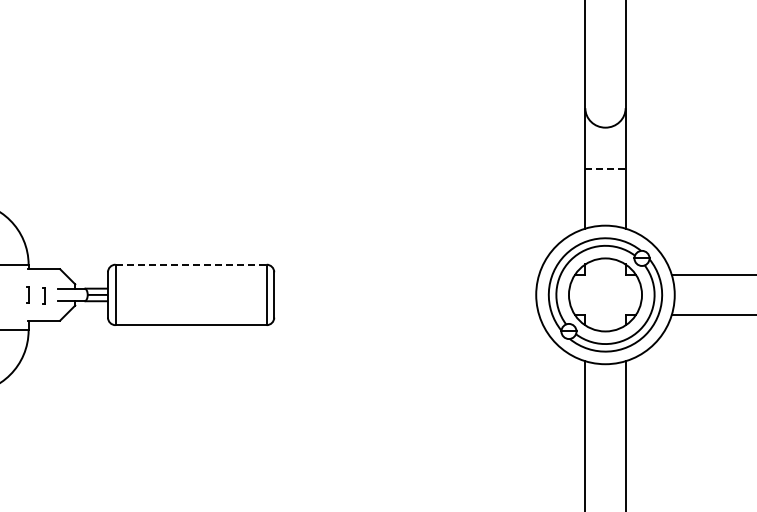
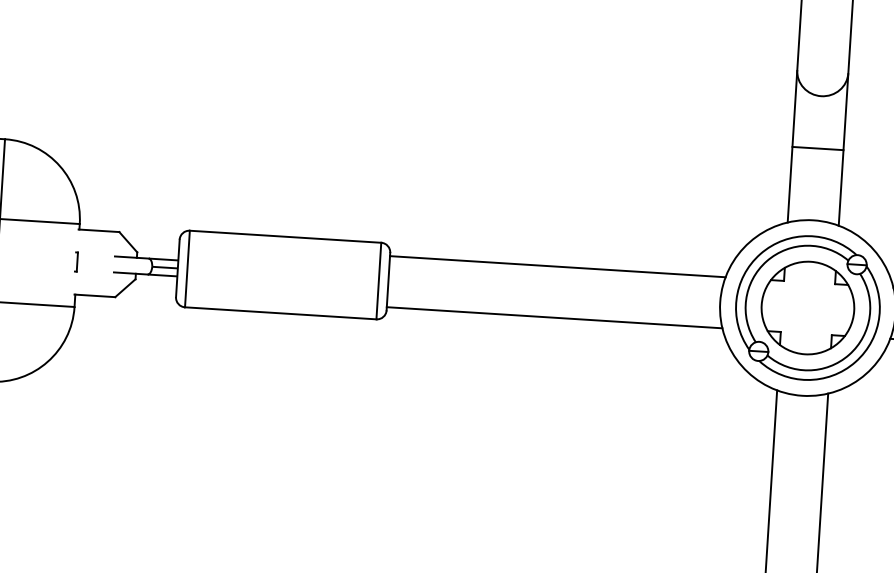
line: (605, 169) -> (817, 149), dashed -> solid
line: (191, 264) -> (286, 236), dashed -> solid
line: (406, 274) -> (557, 266), added
line: (44, 295) -> (97, 264), removed
line: (406, 315) -> (554, 318), added

